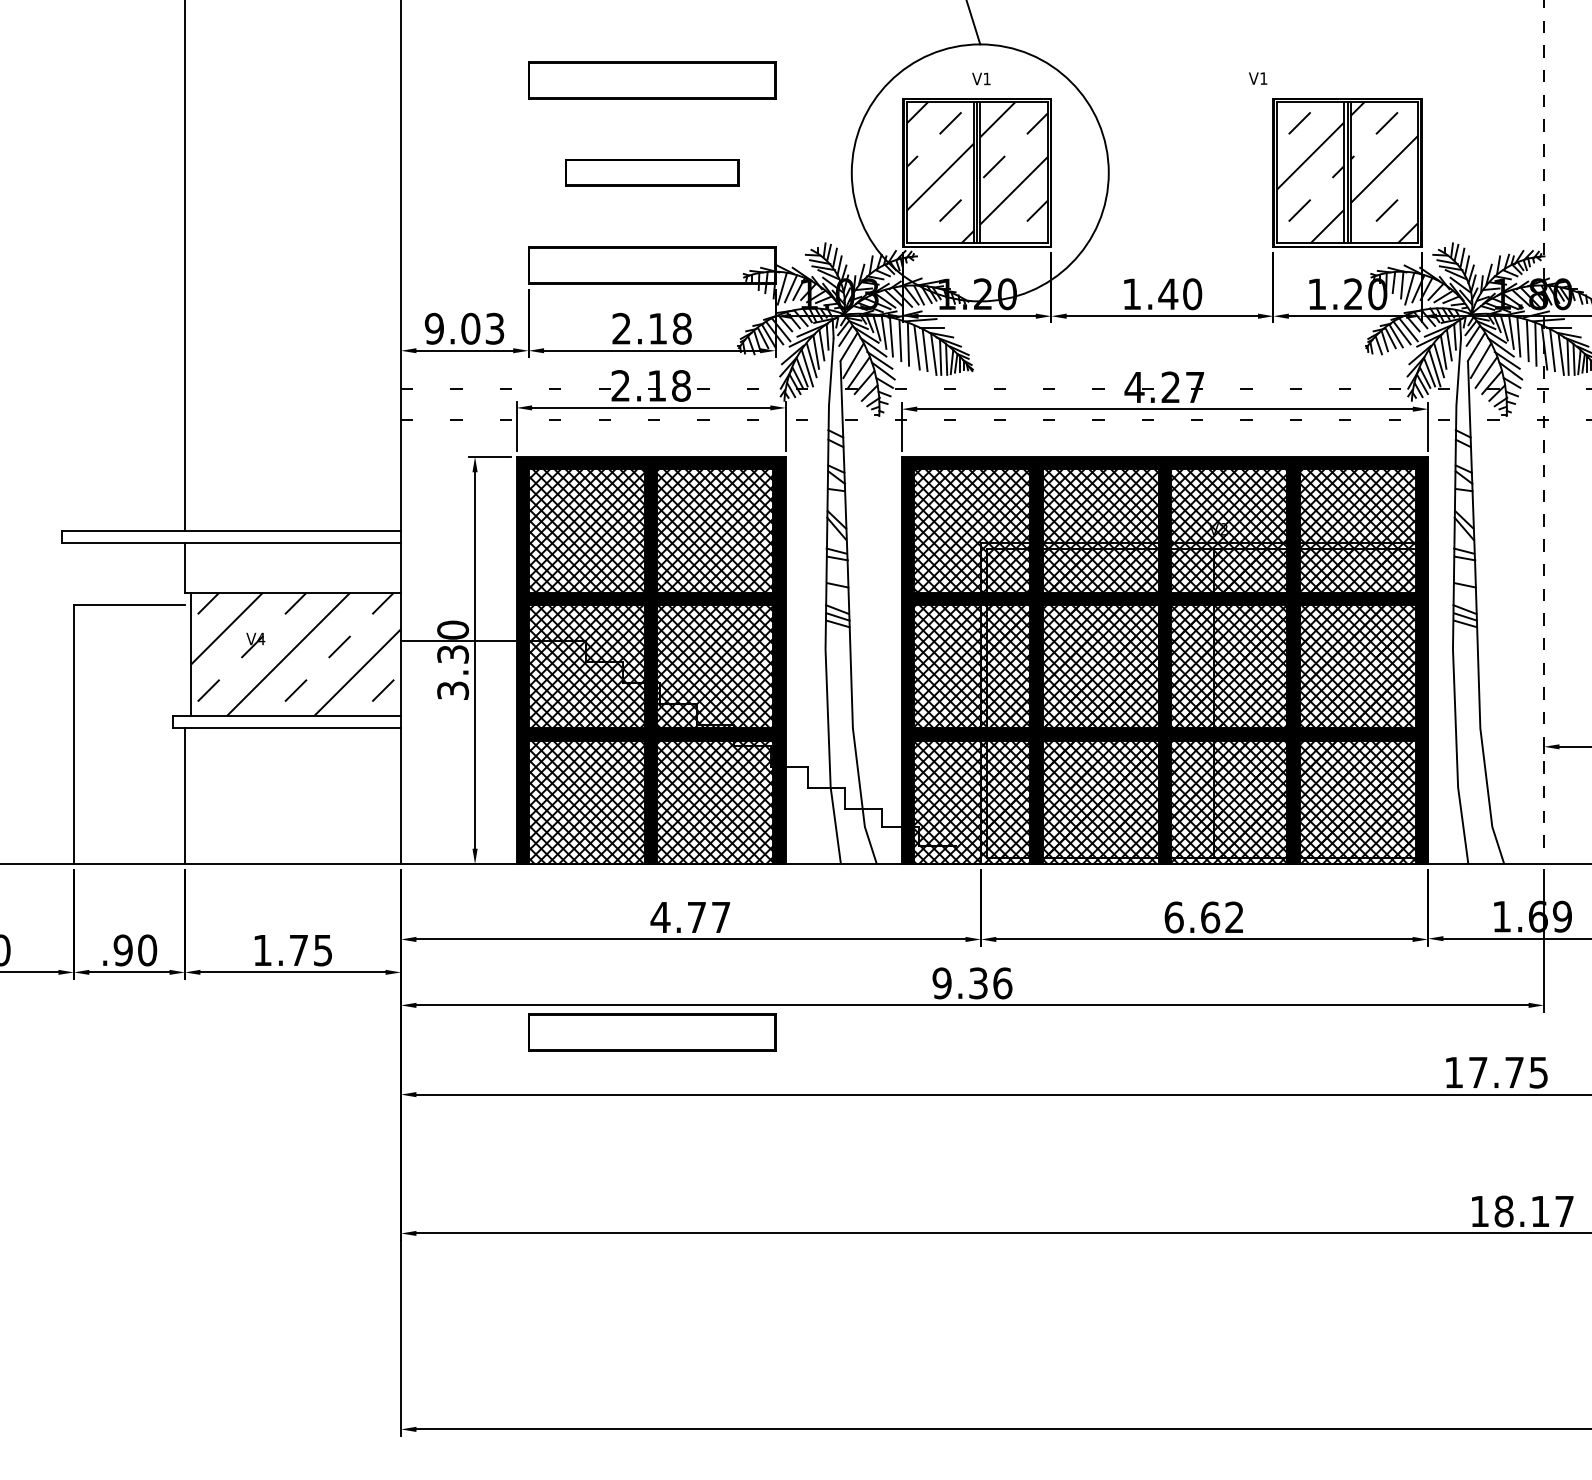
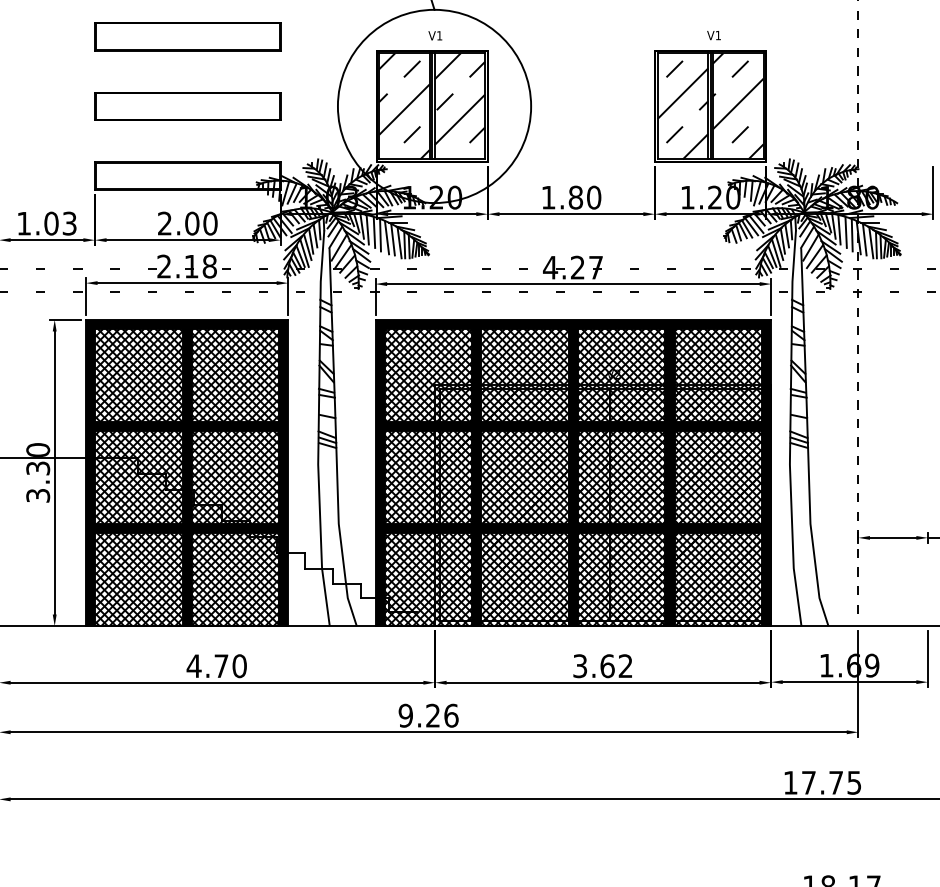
text: (1258, 78) -> (714, 35), moved
part: (652, 172) -> (188, 106), size x1.43
text: (1168, 294) -> (576, 197), 1.40 -> 1.80
text: (433, 328) -> (23, 223), 9.03 -> 1.03
text: (669, 328) -> (200, 223), 2.18 -> 2.00
text: (720, 917) -> (239, 666), 4.77 -> 4.70
text: (1173, 917) -> (579, 666), 6.62 -> 3.62
text: (978, 983) -> (433, 715), 9.36 -> 9.26
part: (652, 1032) -> (188, 752), removed

